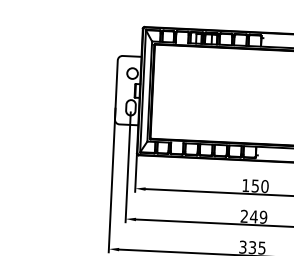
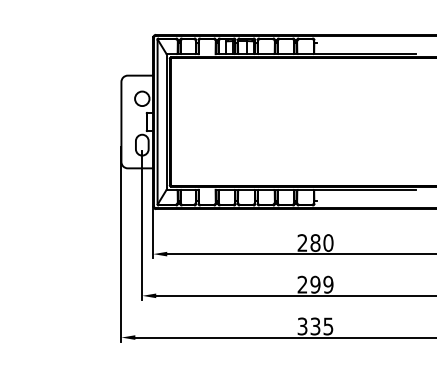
text: (250, 185) -> (308, 242), 150 -> 280
text: (253, 216) -> (315, 284), 249 -> 299

